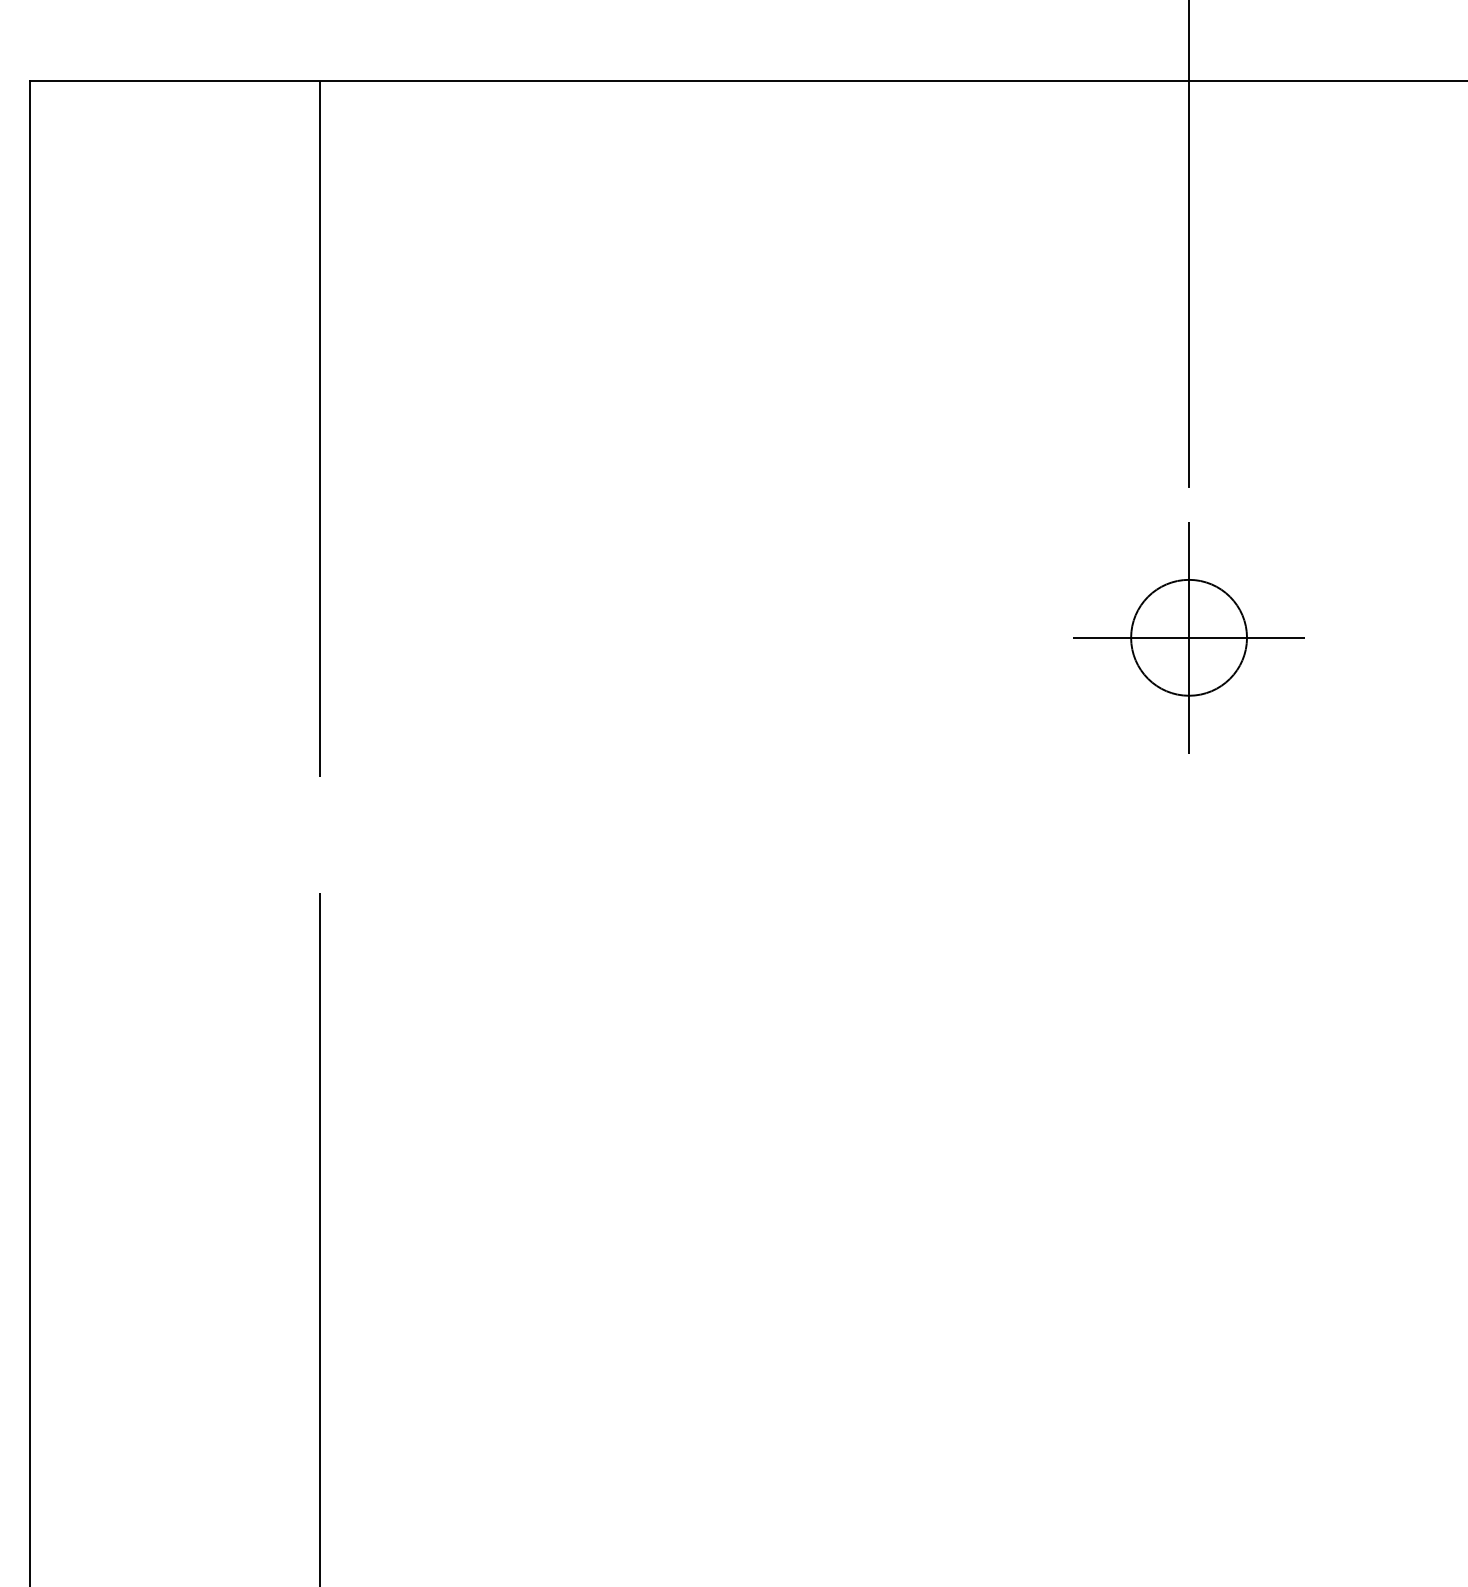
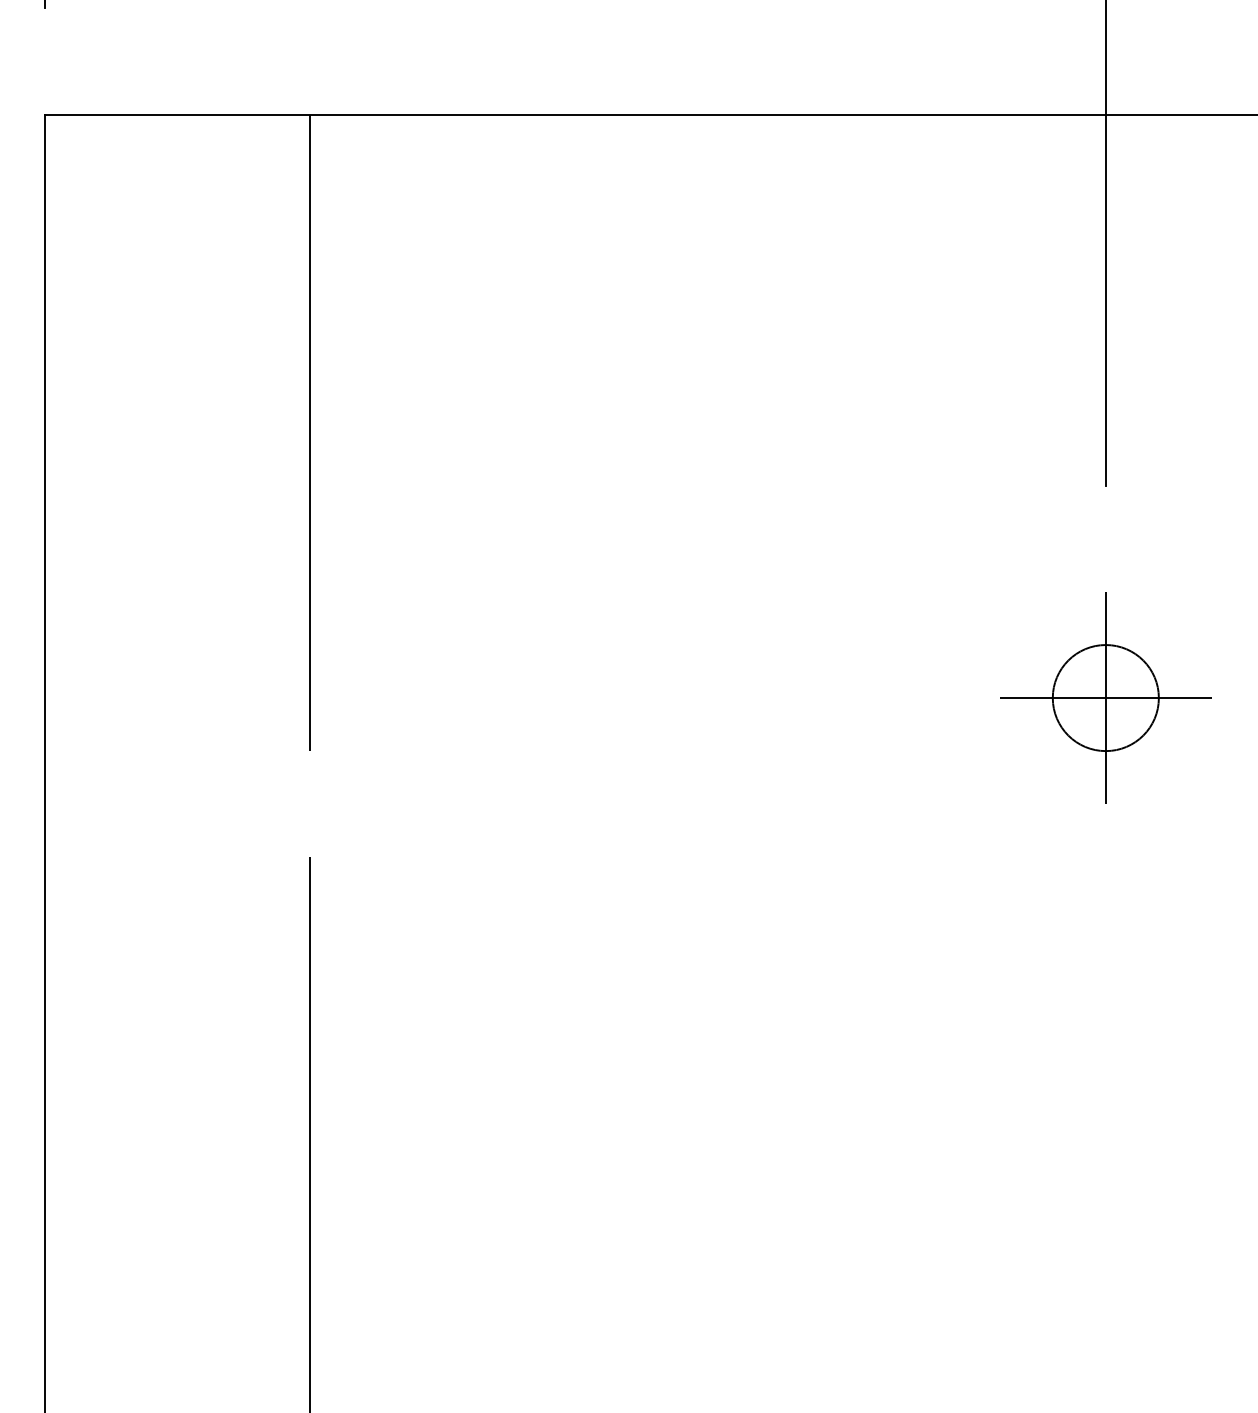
part: (1188, 637) -> (1105, 697), moved

